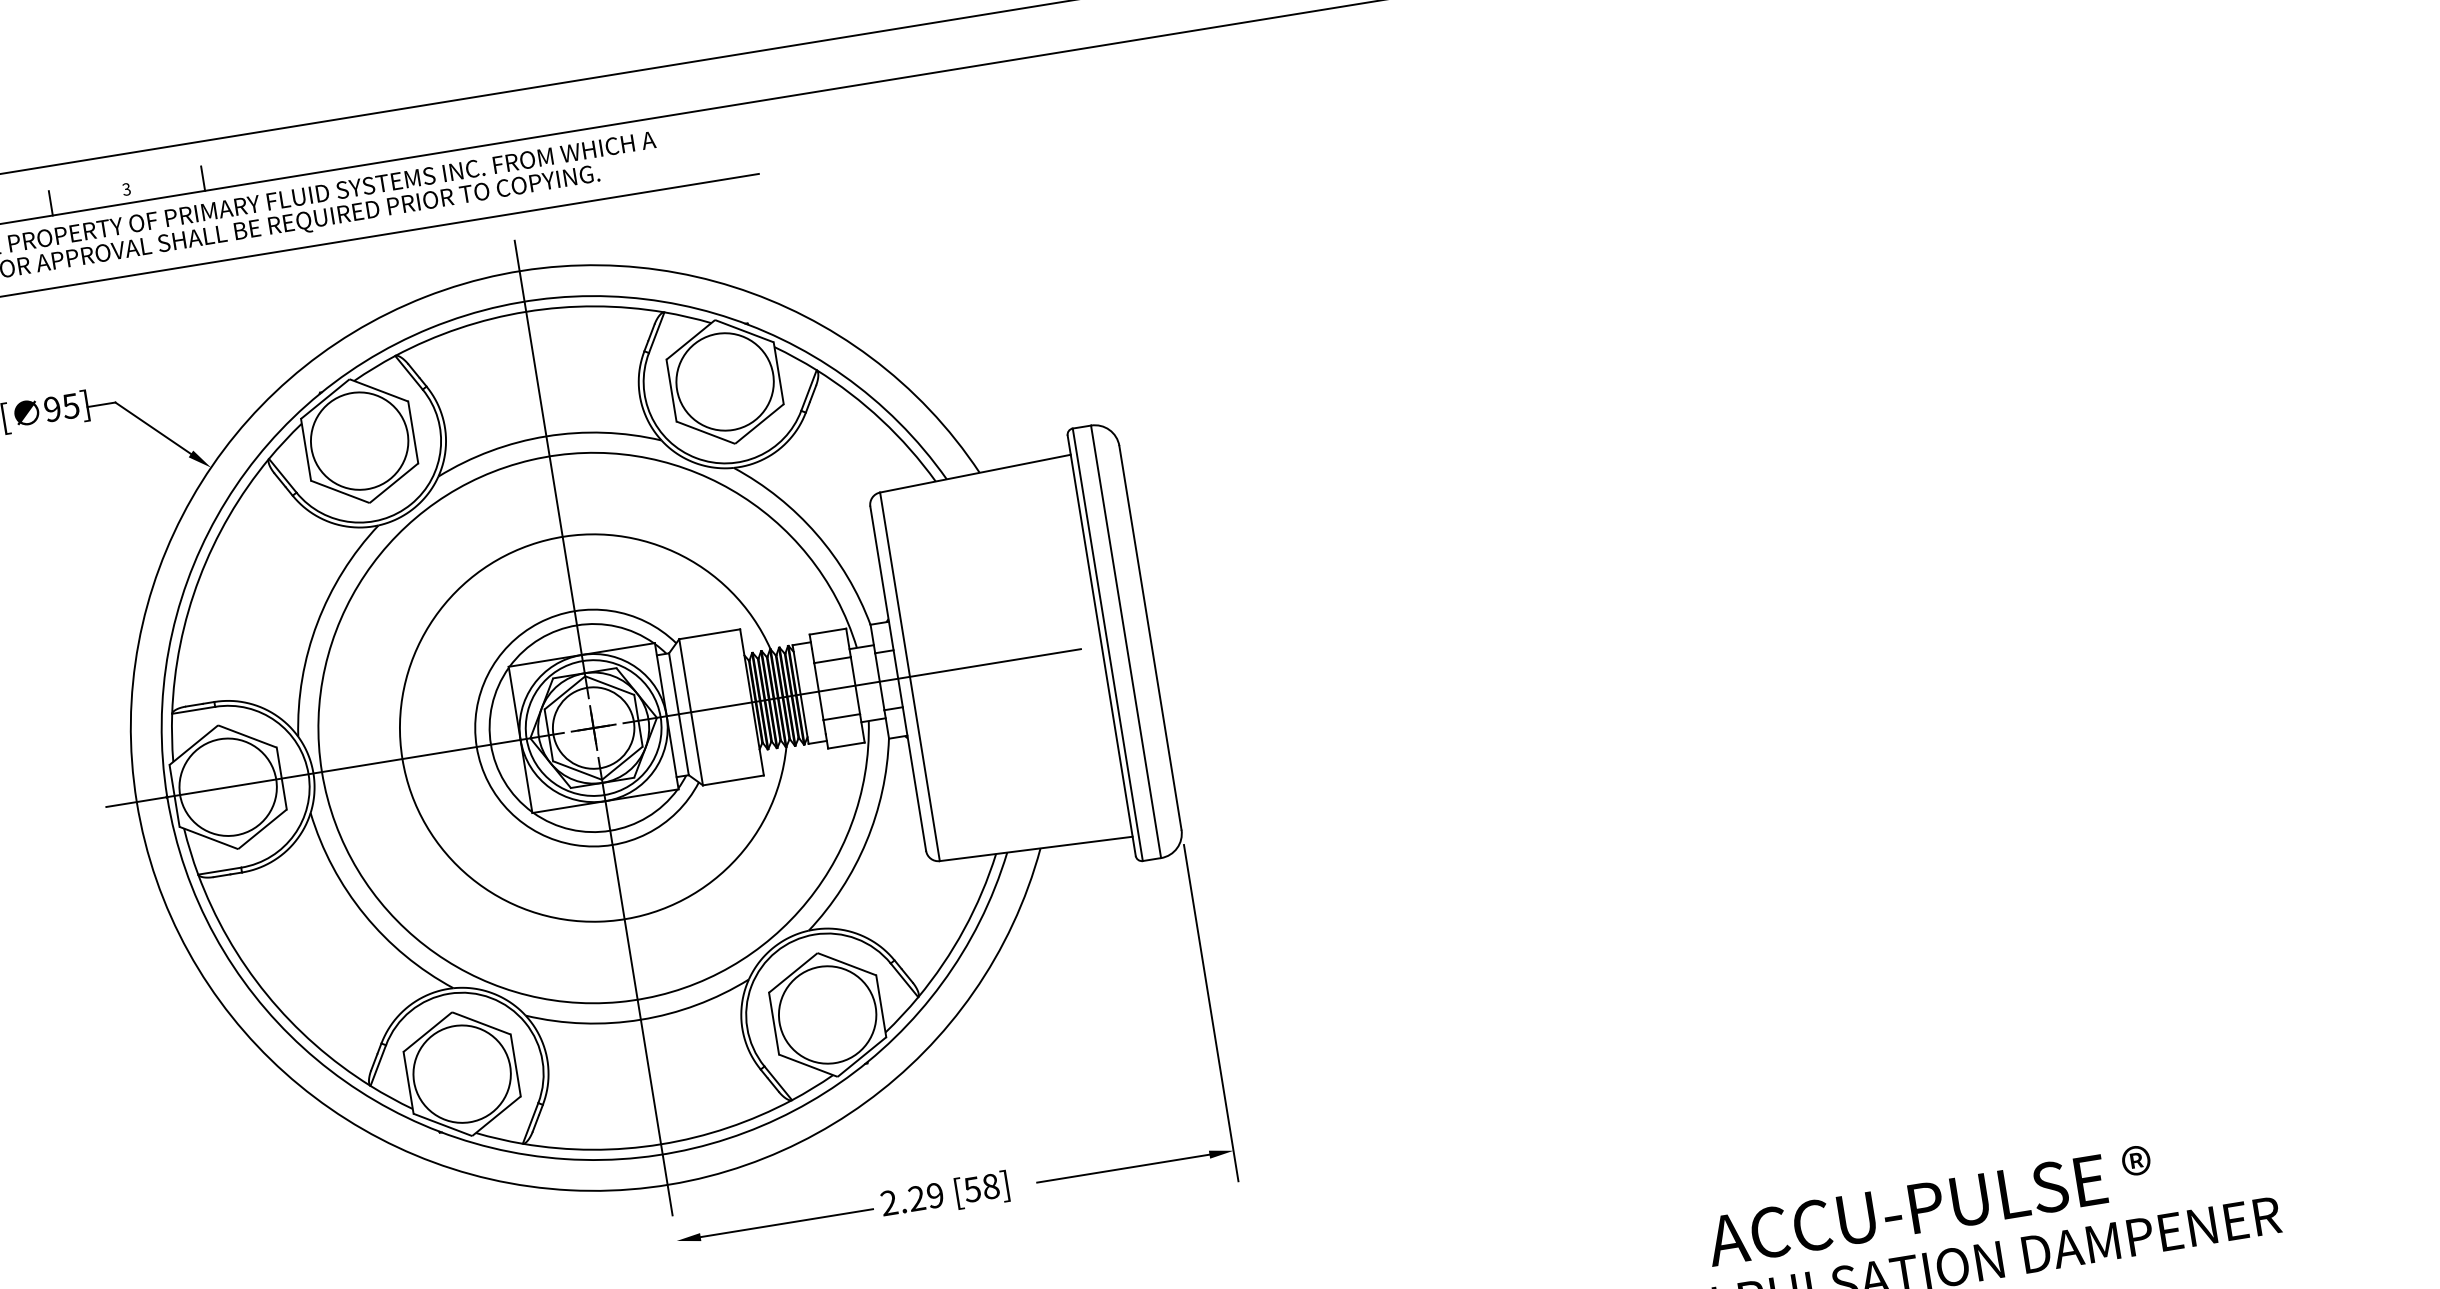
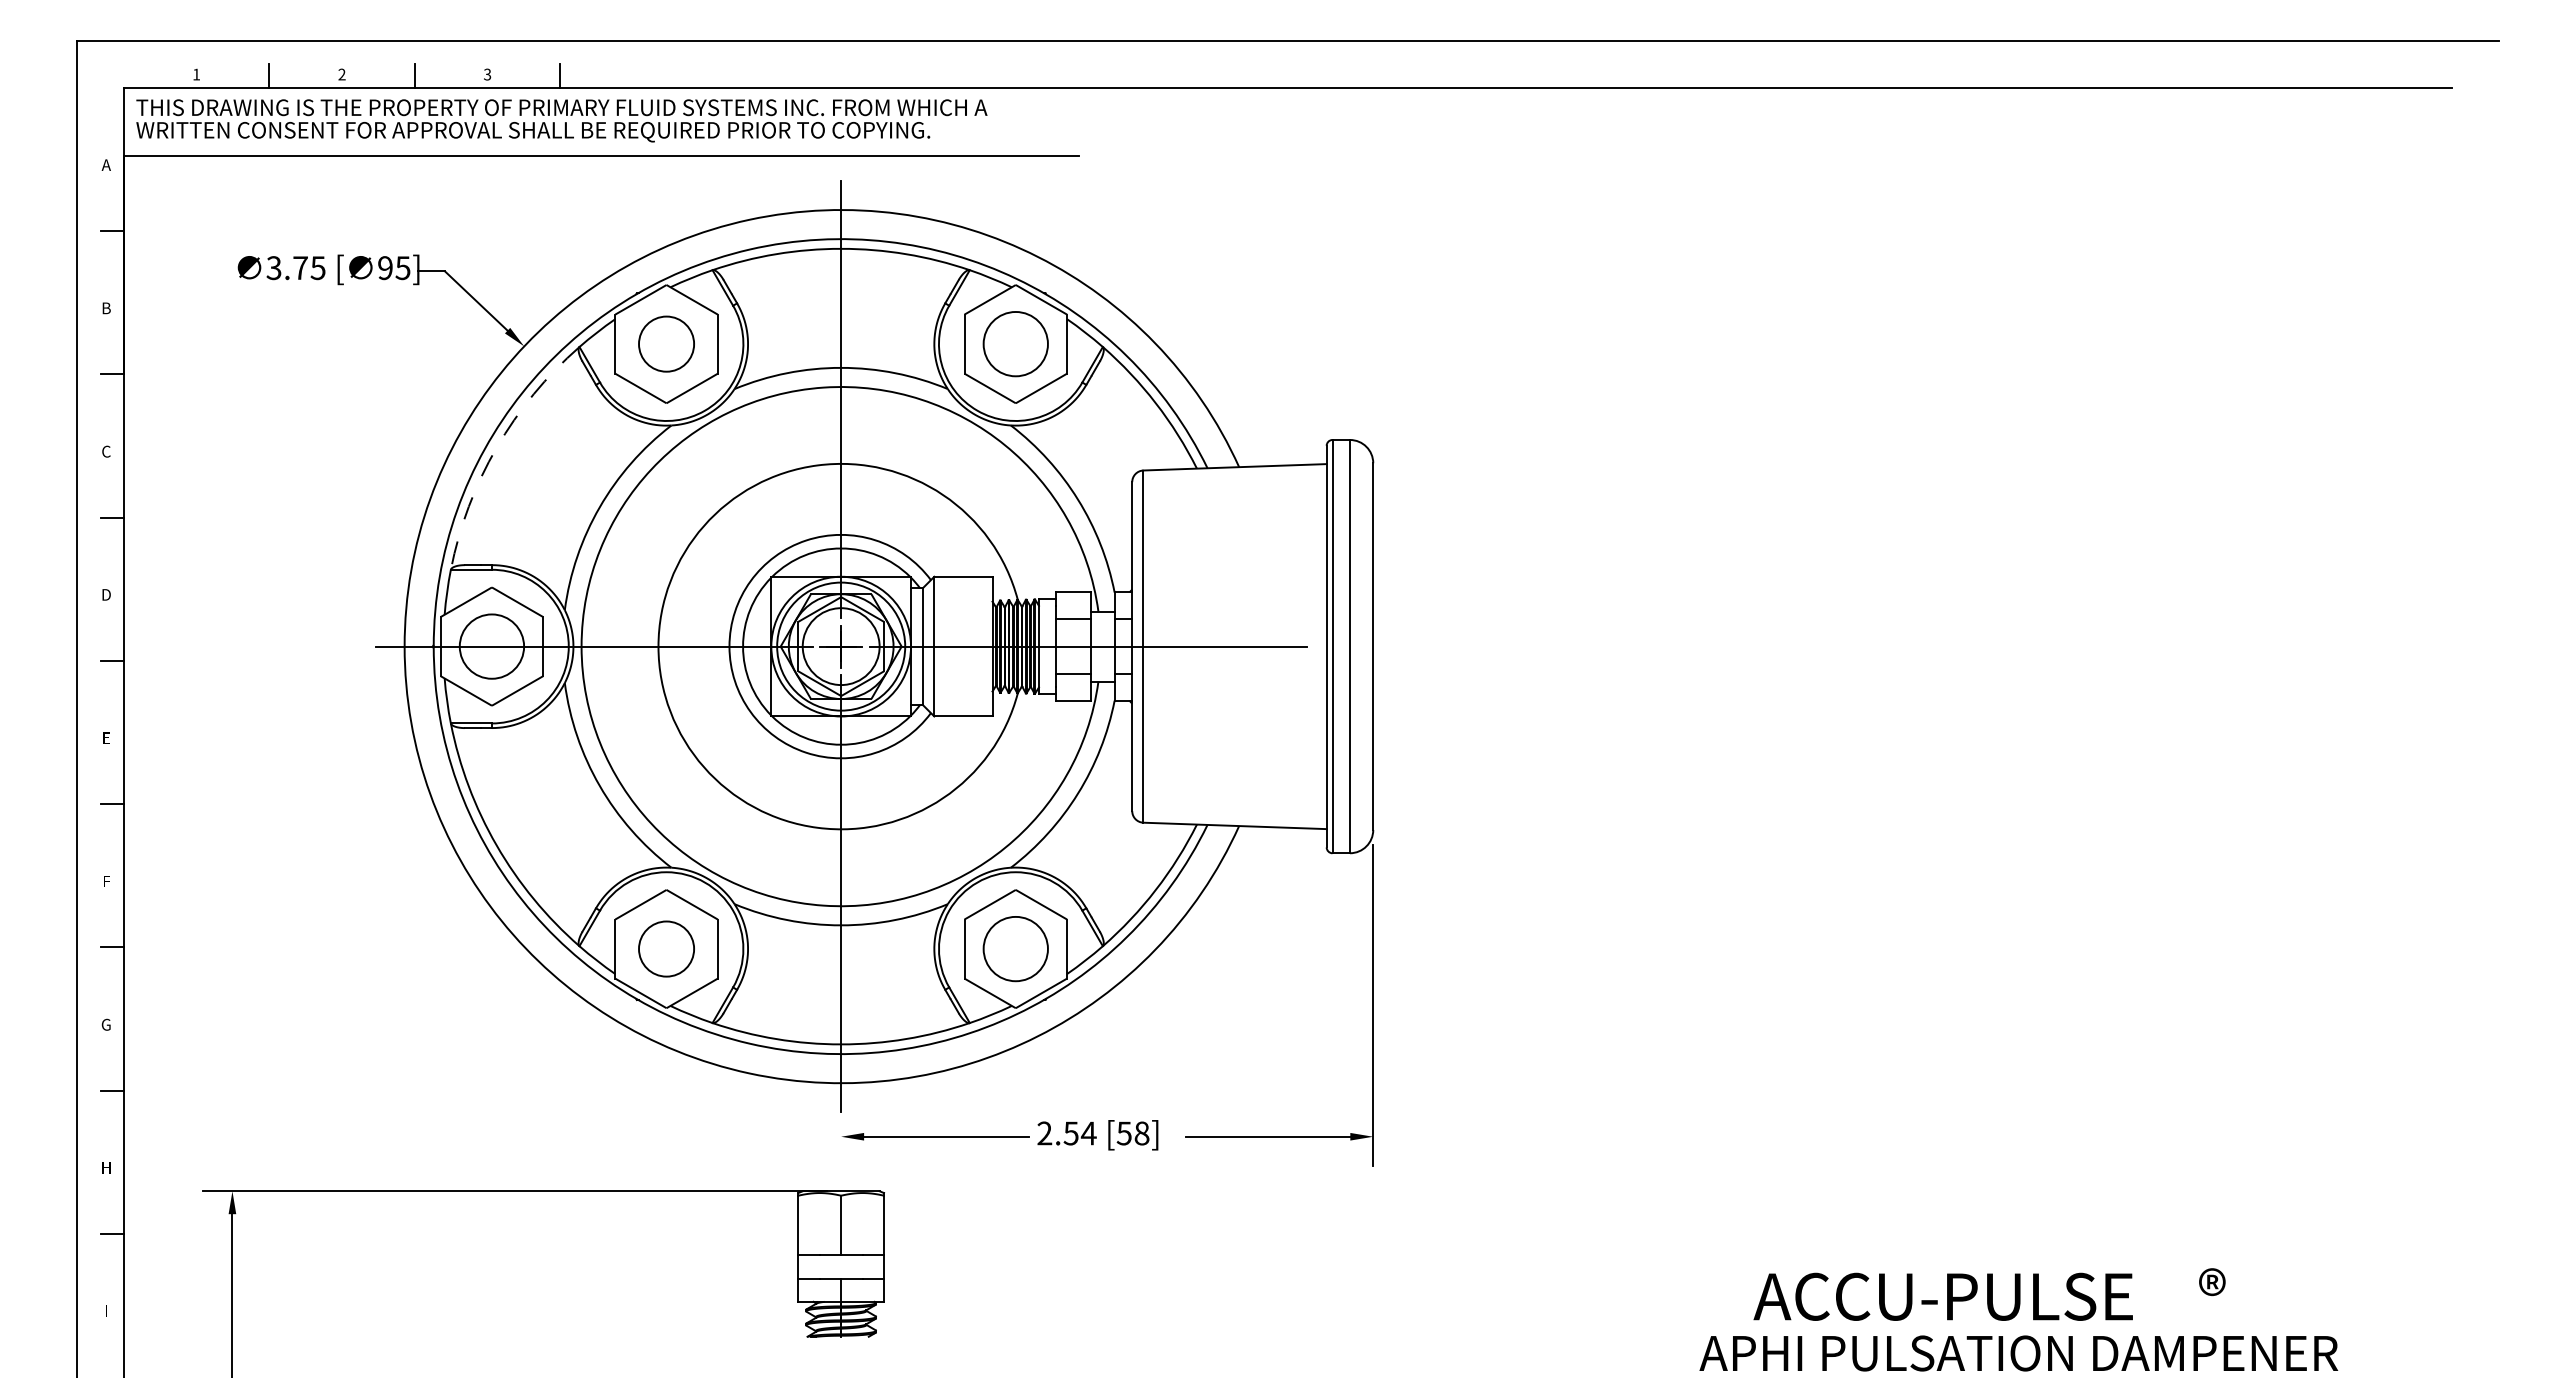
circle: (724, 382) -> (1015, 344), size x0.7
circle: (359, 441) -> (666, 344), size x0.6
arc: (199, 578) -> (496, 447), solid -> dashed
circle: (227, 787) -> (491, 646), size x0.7
circle: (827, 1015) -> (1015, 949), size x0.7
circle: (462, 1074) -> (666, 949), size x0.6
text: (925, 1197) -> (1079, 1133), 2.29 -> 2.54
text: (1906, 1210) -> (1942, 1296), moved

